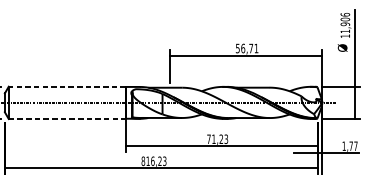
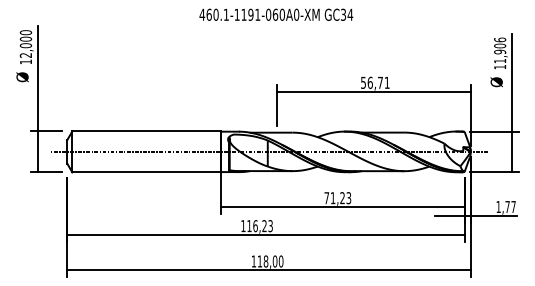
line: (67, 86) -> (146, 131), dashed -> solid
line: (67, 119) -> (147, 172), dashed -> solid
text: (143, 161) -> (243, 226), 816,23 -> 116,23

